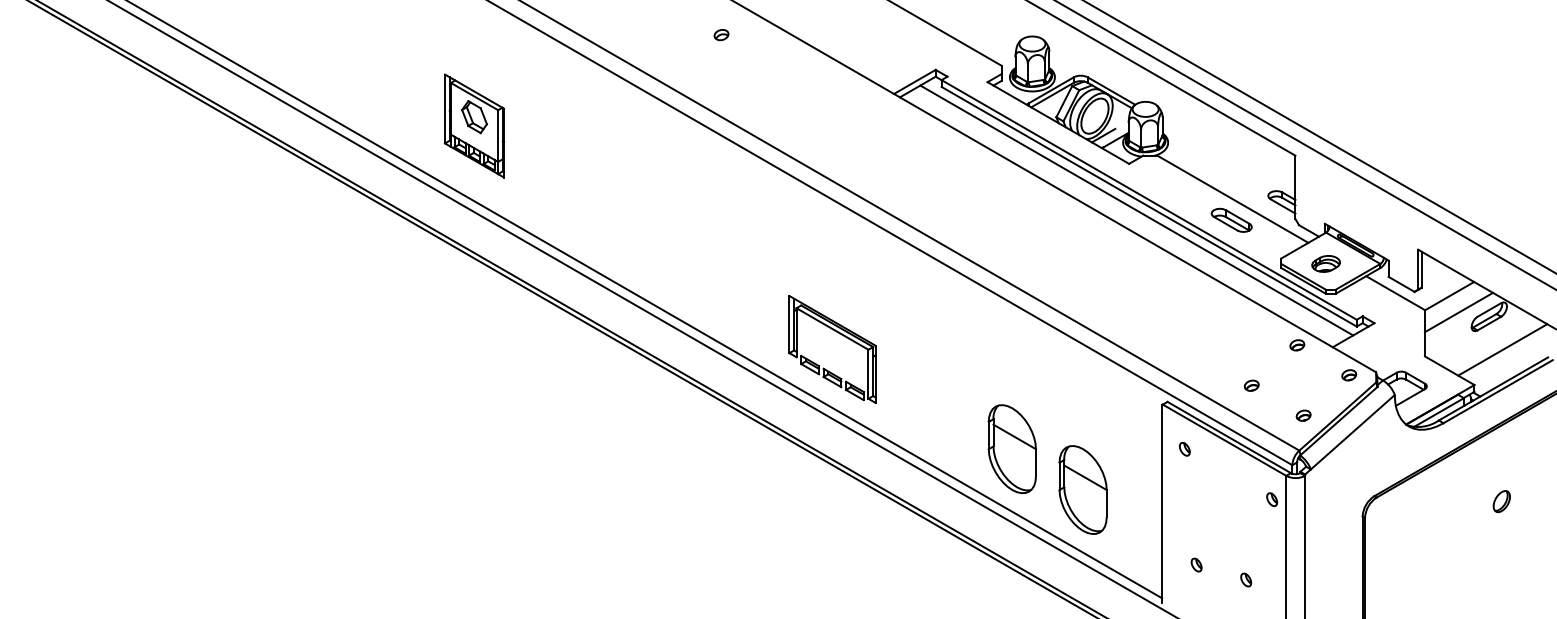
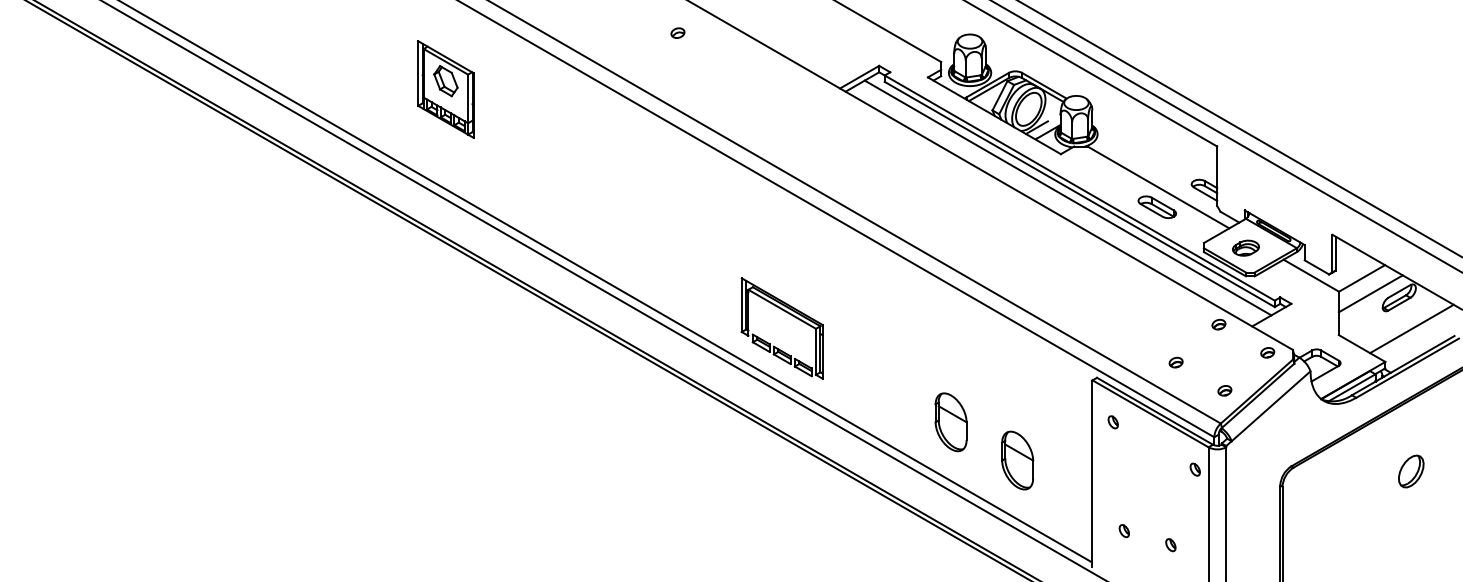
part: (474, 125) -> (445, 89), moved
part: (1011, 449) -> (950, 422), size x0.7
part: (1082, 489) -> (1017, 460), size x0.7
part: (1501, 501) -> (1410, 471), size x1.6

